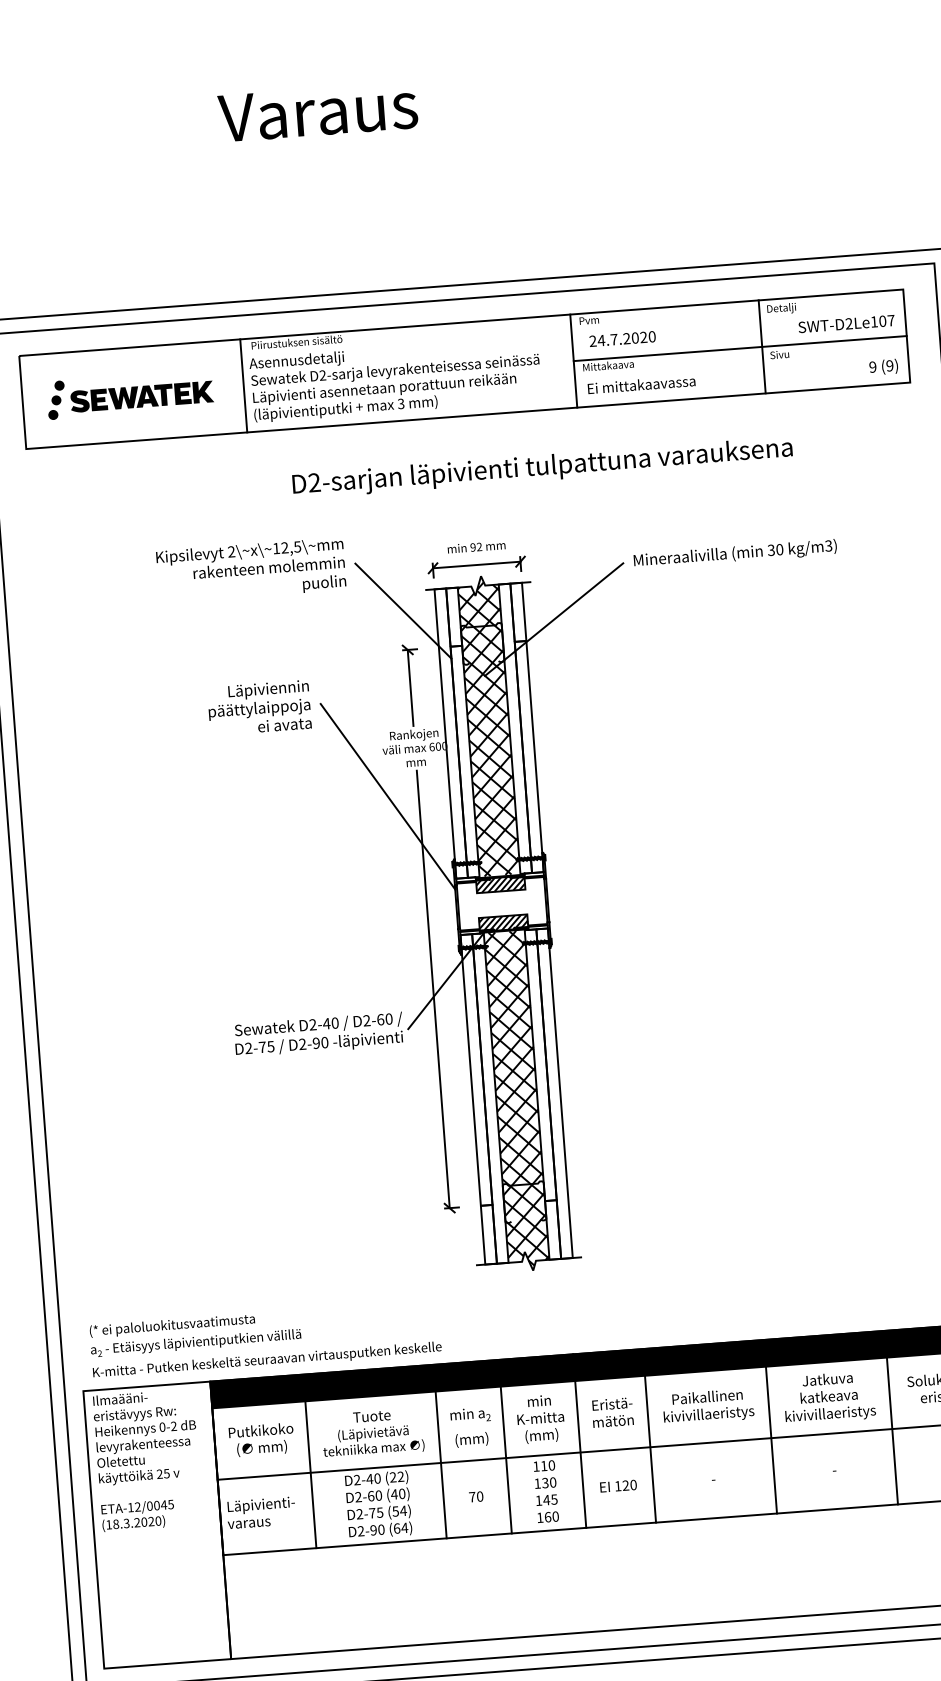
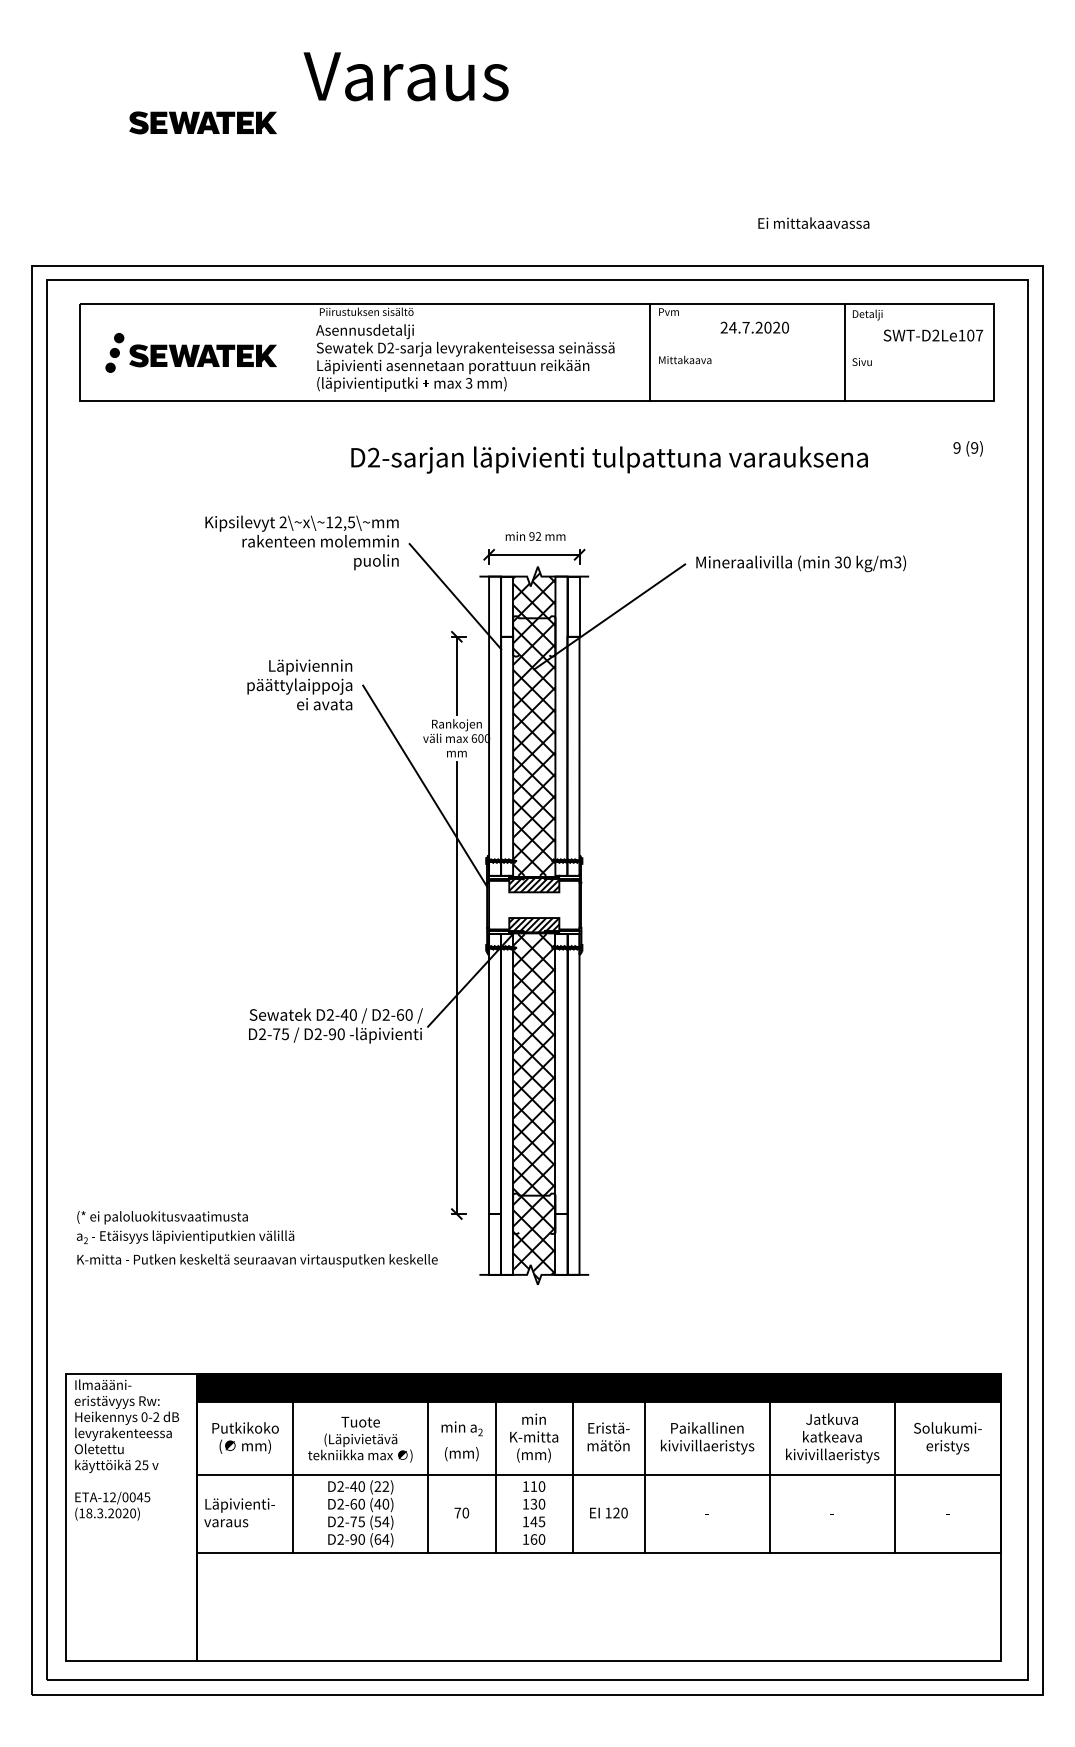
part: (124, 171) -> (202, 122), added
text: (622, 338) -> (754, 327), moved
line: (739, 348) -> (821, 352), removed
text: (883, 366) -> (967, 448), moved
text: (641, 384) -> (813, 222), moved
line: (243, 385) -> (308, 352), removed
text: (265, 1340) -> (257, 1239), moved

